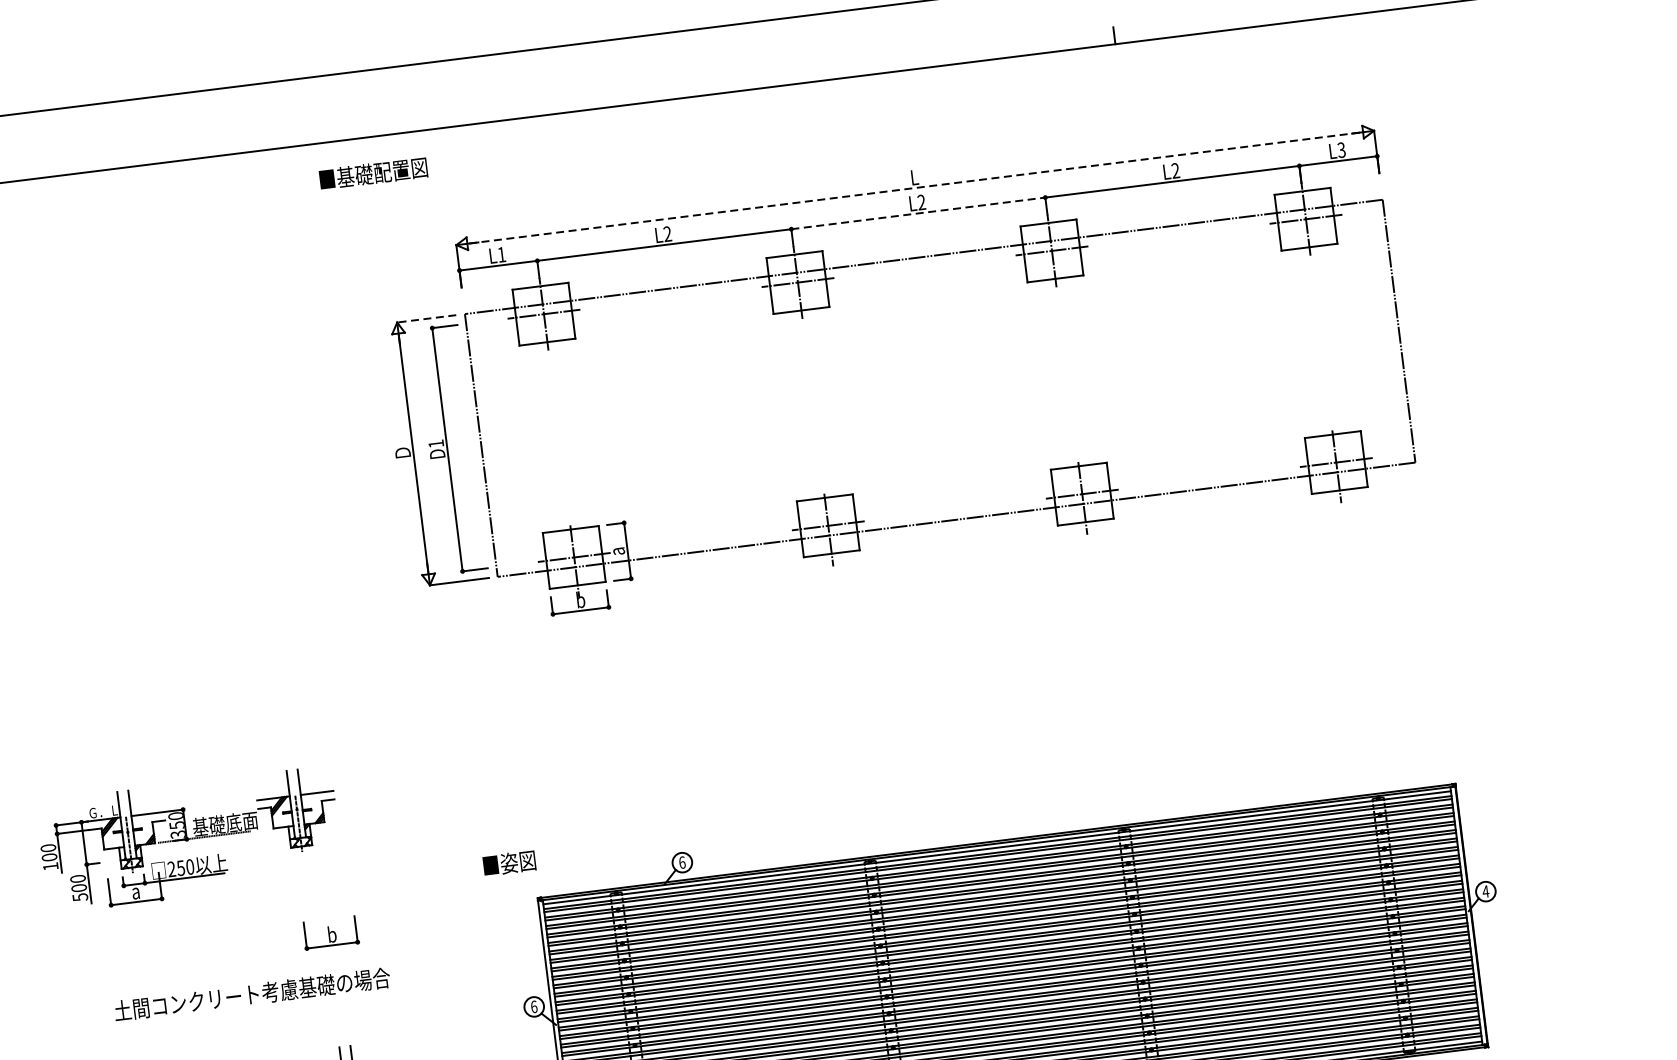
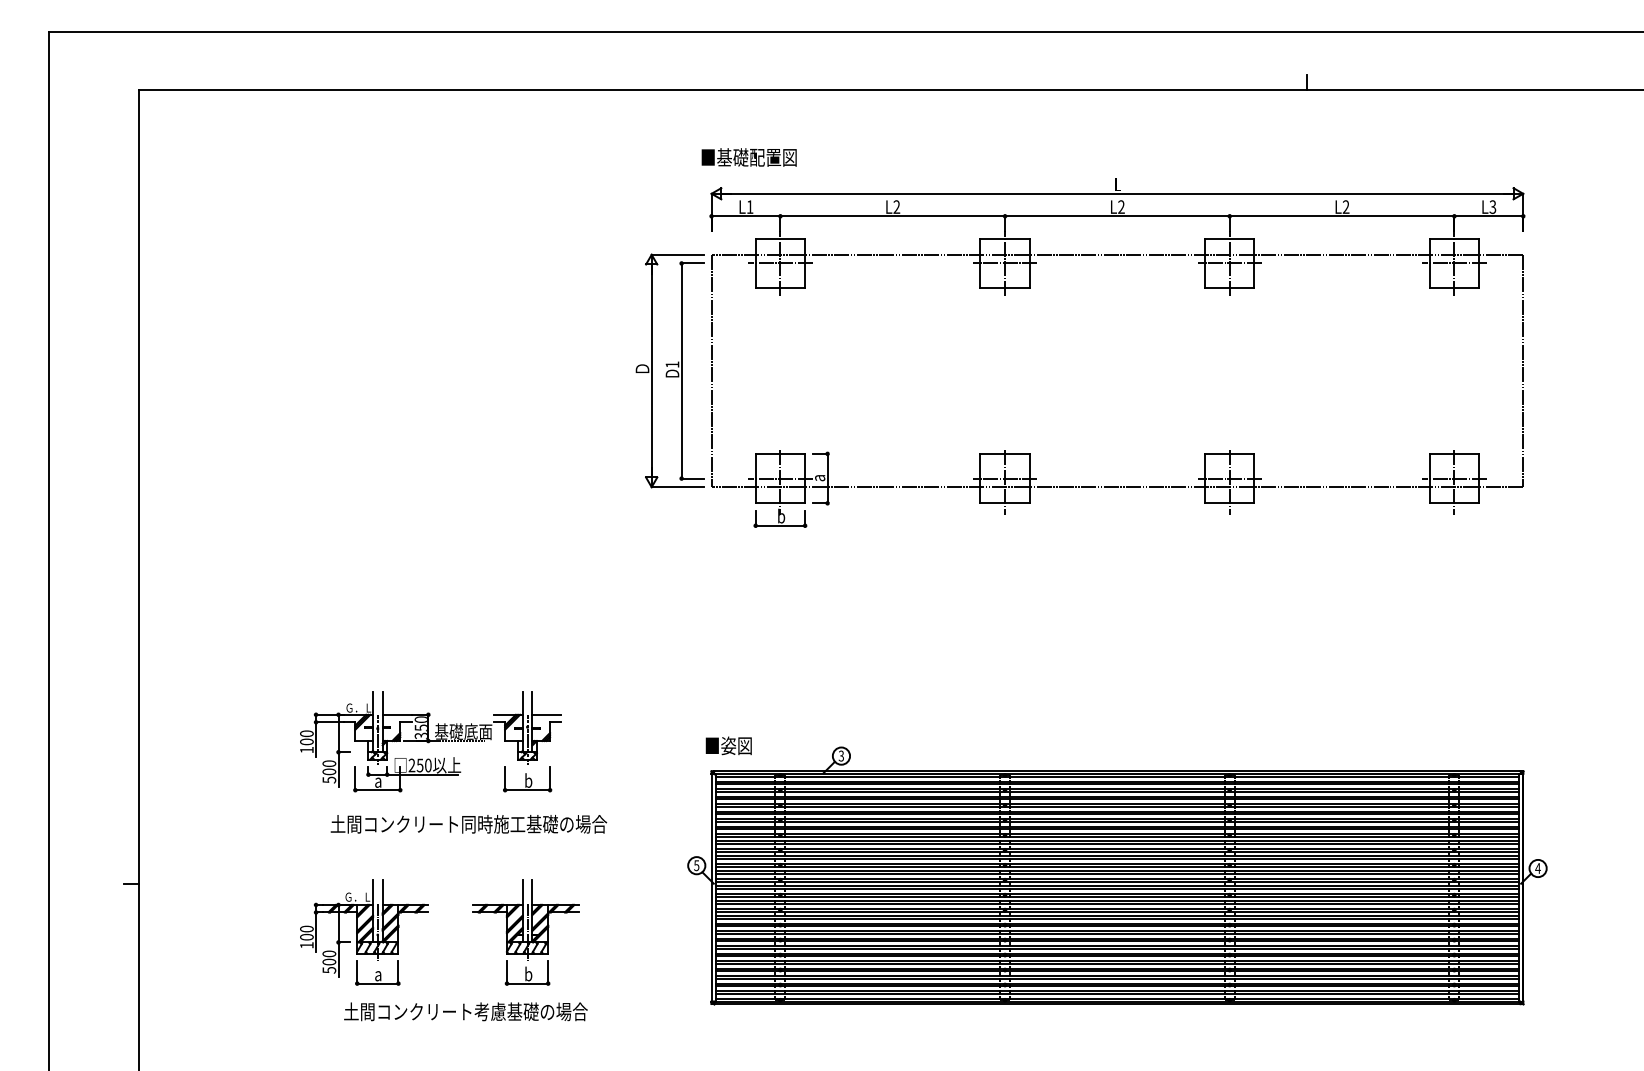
text: (372, 173) -> (748, 157), moved
line: (915, 187) -> (1117, 193), dashed -> solid
line: (918, 213) -> (1117, 216), dashed -> solid
line: (426, 318) -> (677, 254), dashed -> solid
part: (189, 839) -> (430, 741), moved
text: (682, 861) -> (841, 755), 6 -> 3
text: (509, 862) -> (728, 745), moved
text: (344, 982) -> (534, 823), 土間コンクリート考慮基礎の場合 -> 土間コンクリート同時施工基礎の場合
text: (533, 1006) -> (696, 865), 6 -> 5

